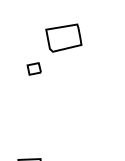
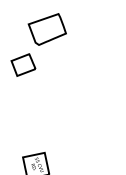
part: (34, 68) -> (23, 64), size x1.67

